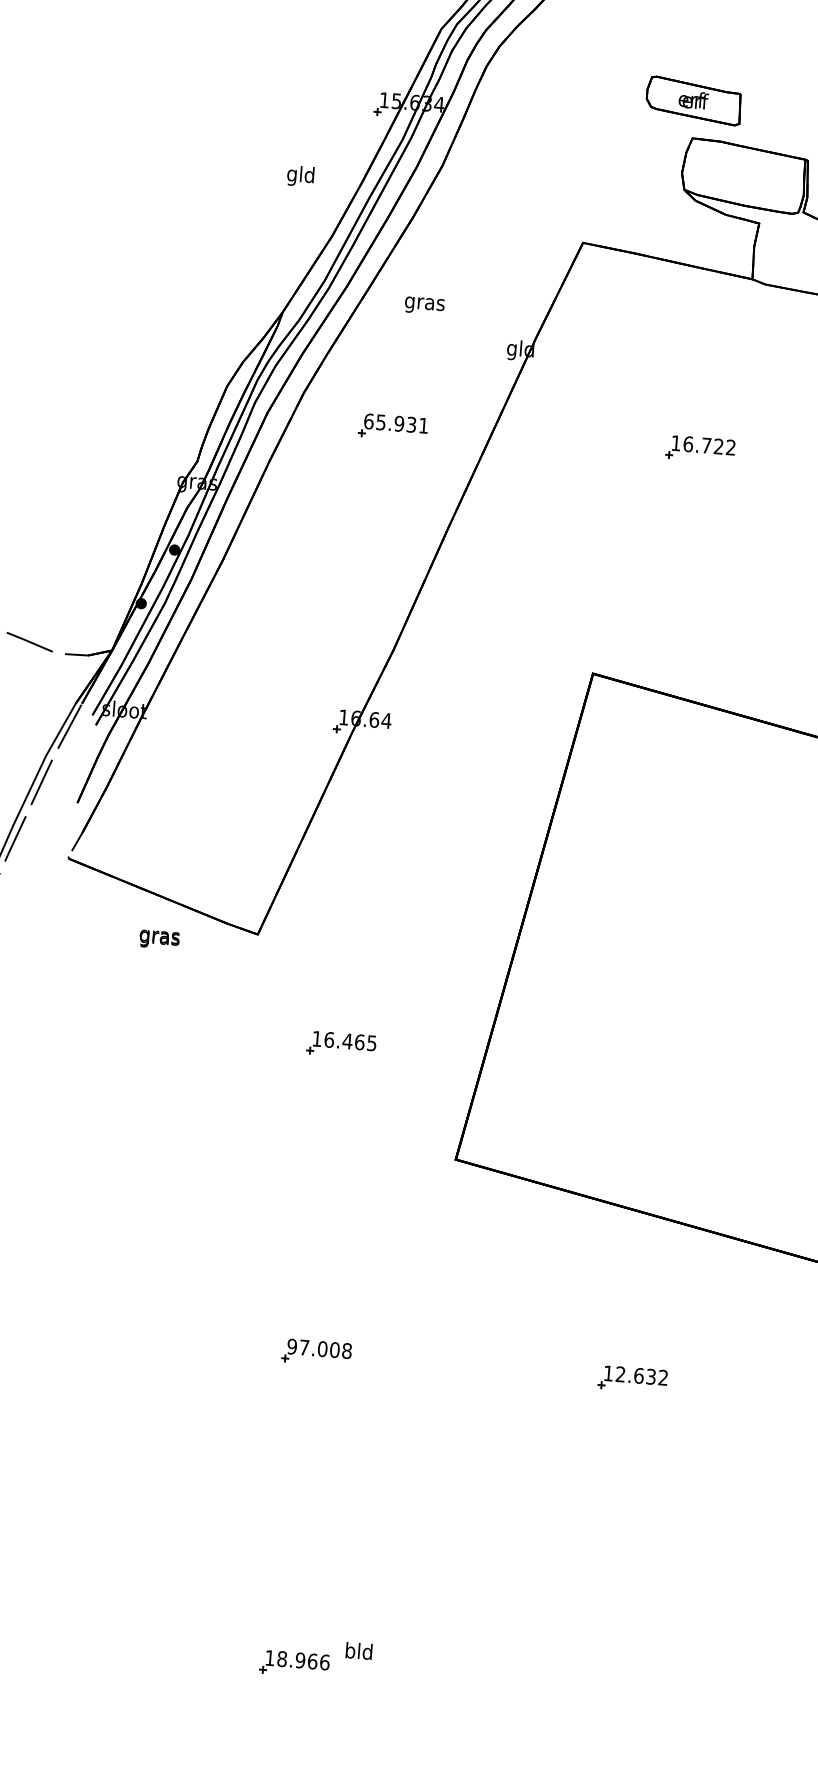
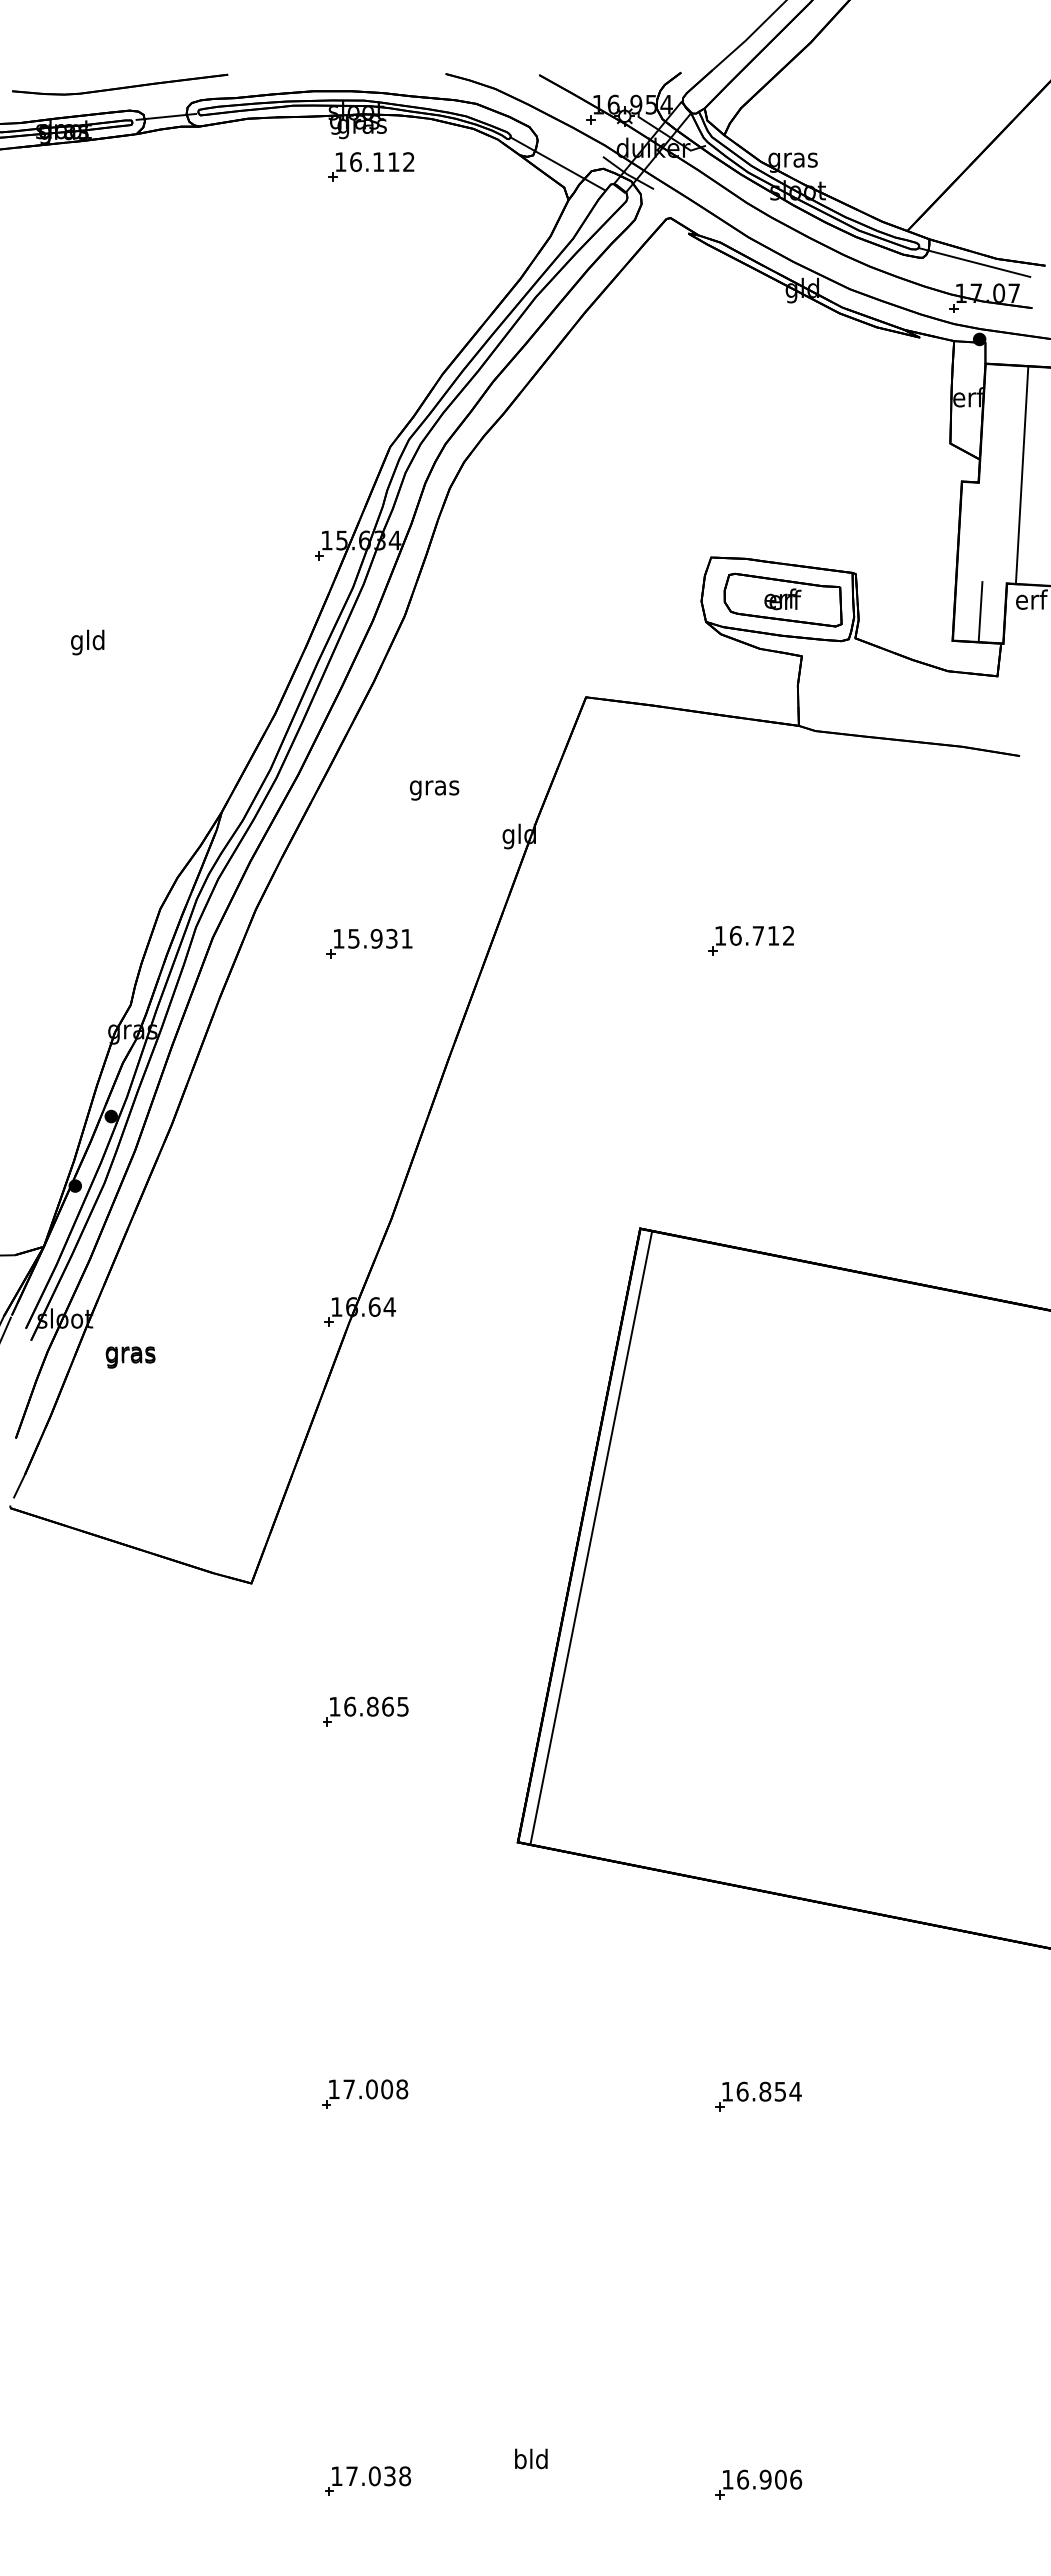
part: (693, 100) -> (782, 599), moved
text: (300, 176) -> (87, 642), moved
text: (424, 305) -> (434, 790), moved
text: (368, 421) -> (338, 938), 65.931 -> 15.931
text: (717, 446) -> (772, 935), 16.722 -> 16.712
line: (534, 919) -> (591, 1537), added
text: (159, 939) -> (130, 1357), moved
text: (347, 1041) -> (372, 1706), 16.465 -> 16.865
text: (291, 1346) -> (333, 2089), 97.008 -> 17.008
text: (641, 1375) -> (768, 2091), 12.632 -> 16.854
text: (359, 1650) -> (531, 2458), moved
text: (303, 1660) -> (378, 2476), 18.966 -> 17.038
part: (608, 1691) -> (758, 2484), added

